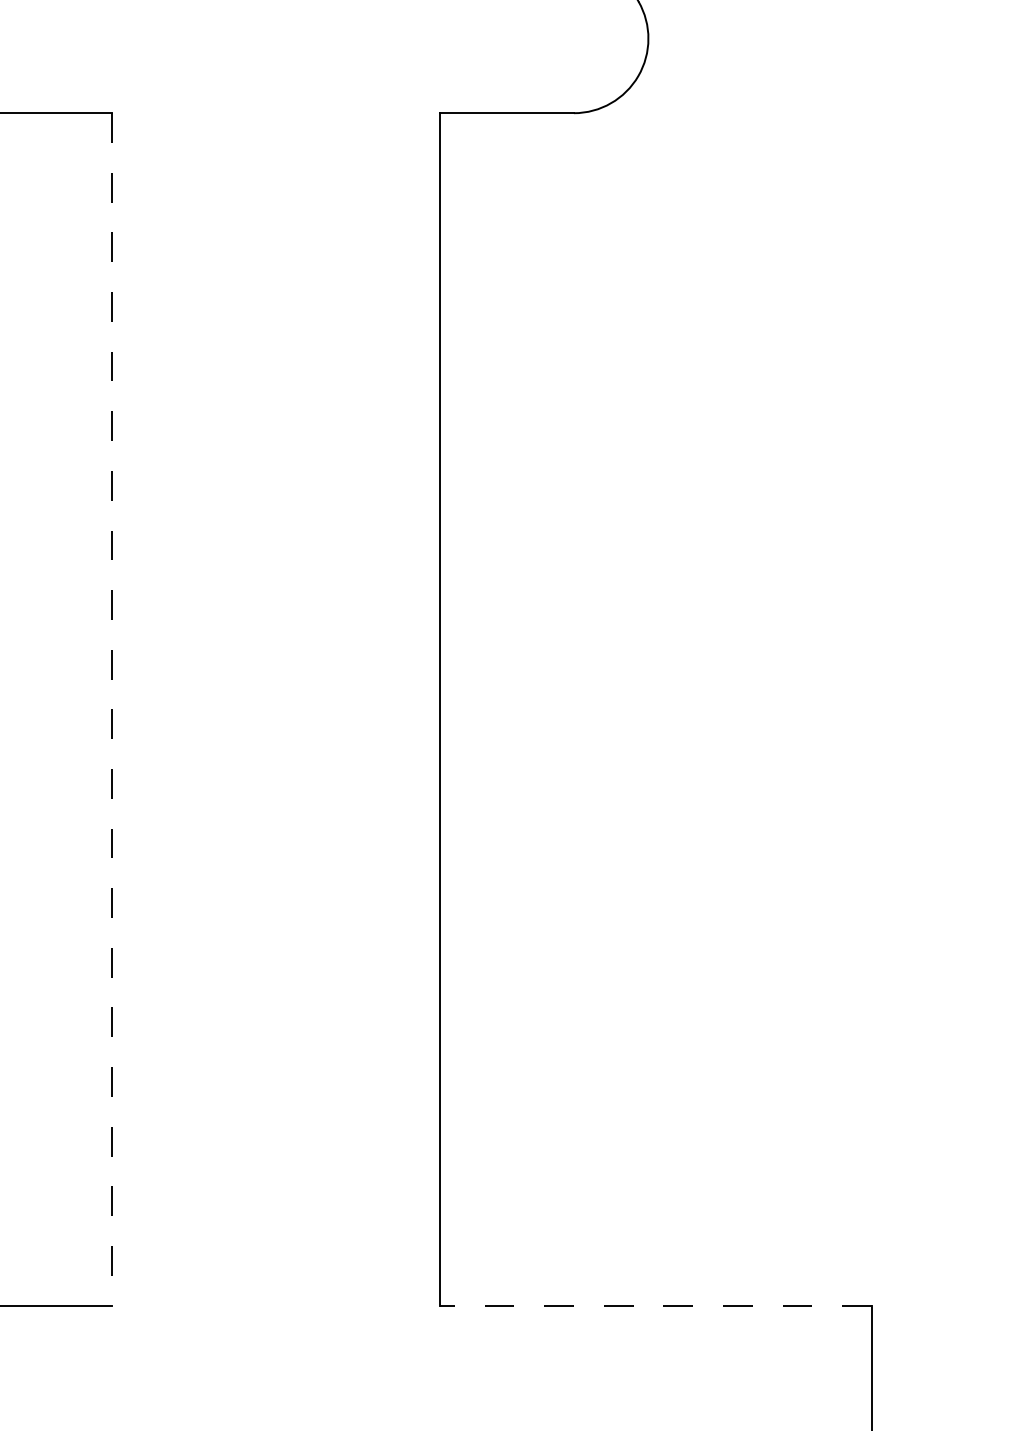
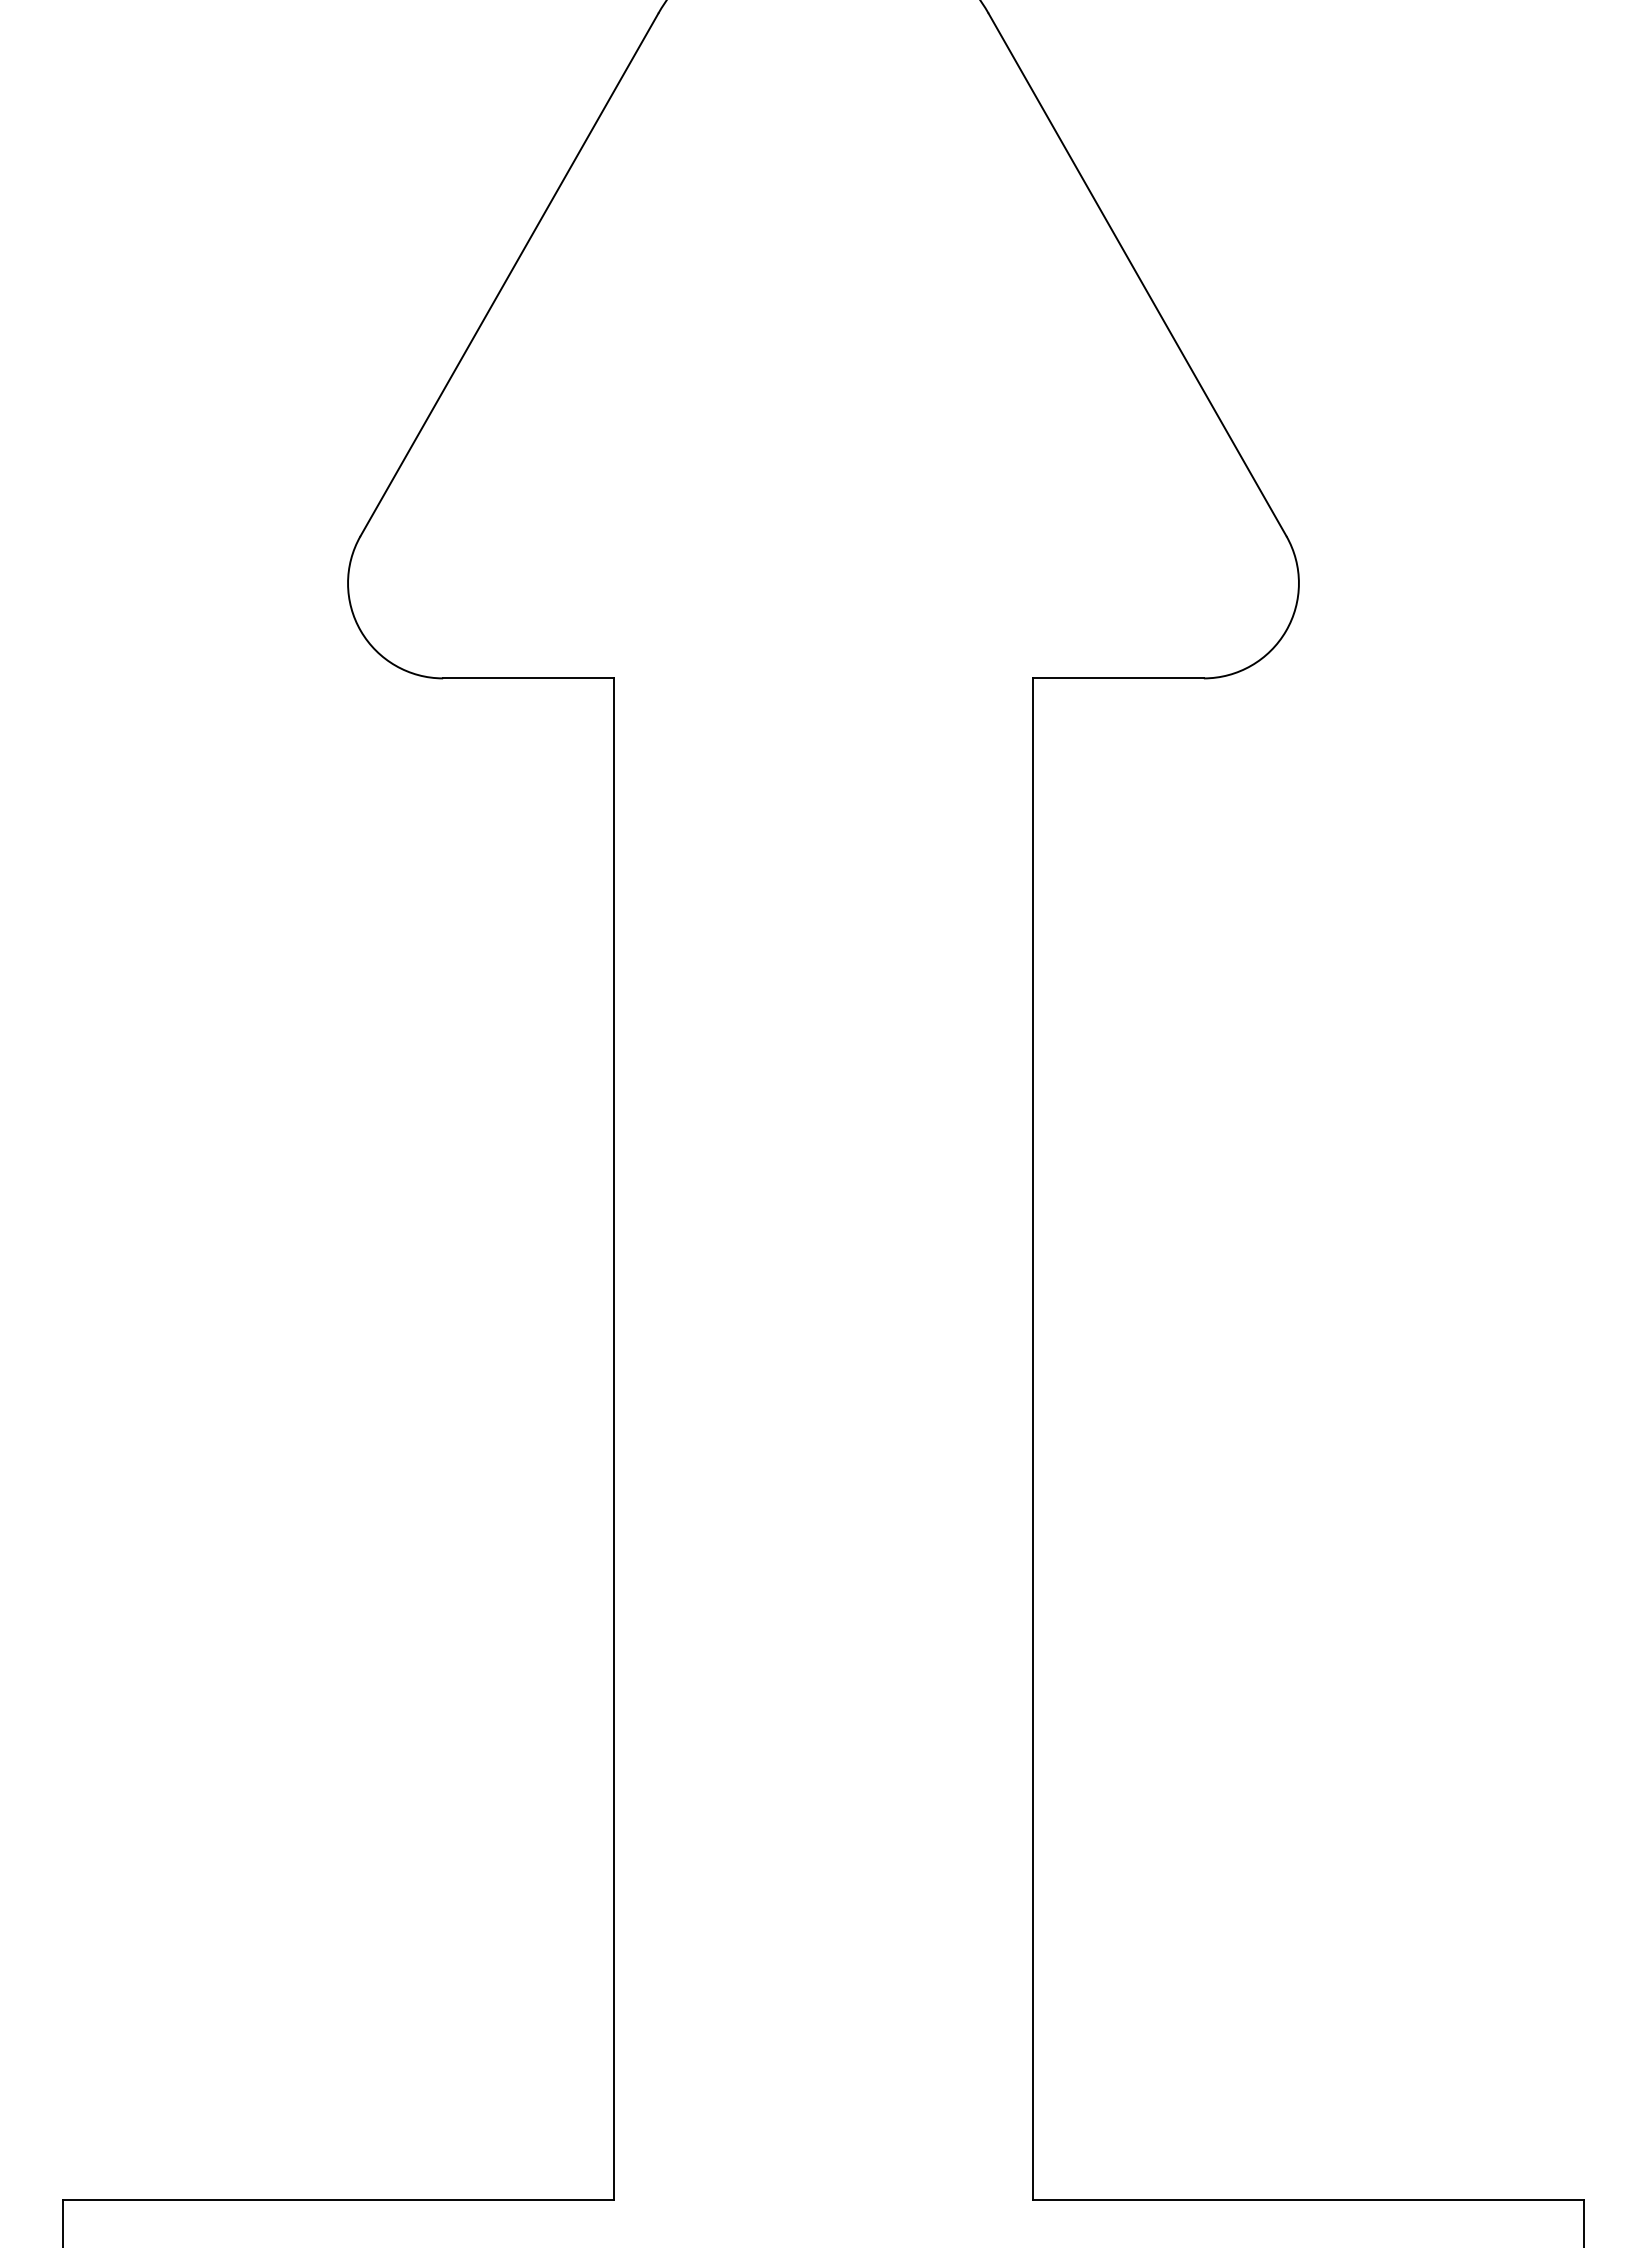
line: (112, 709) -> (614, 1439), dashed -> solid
line: (655, 1305) -> (1308, 2199), dashed -> solid

